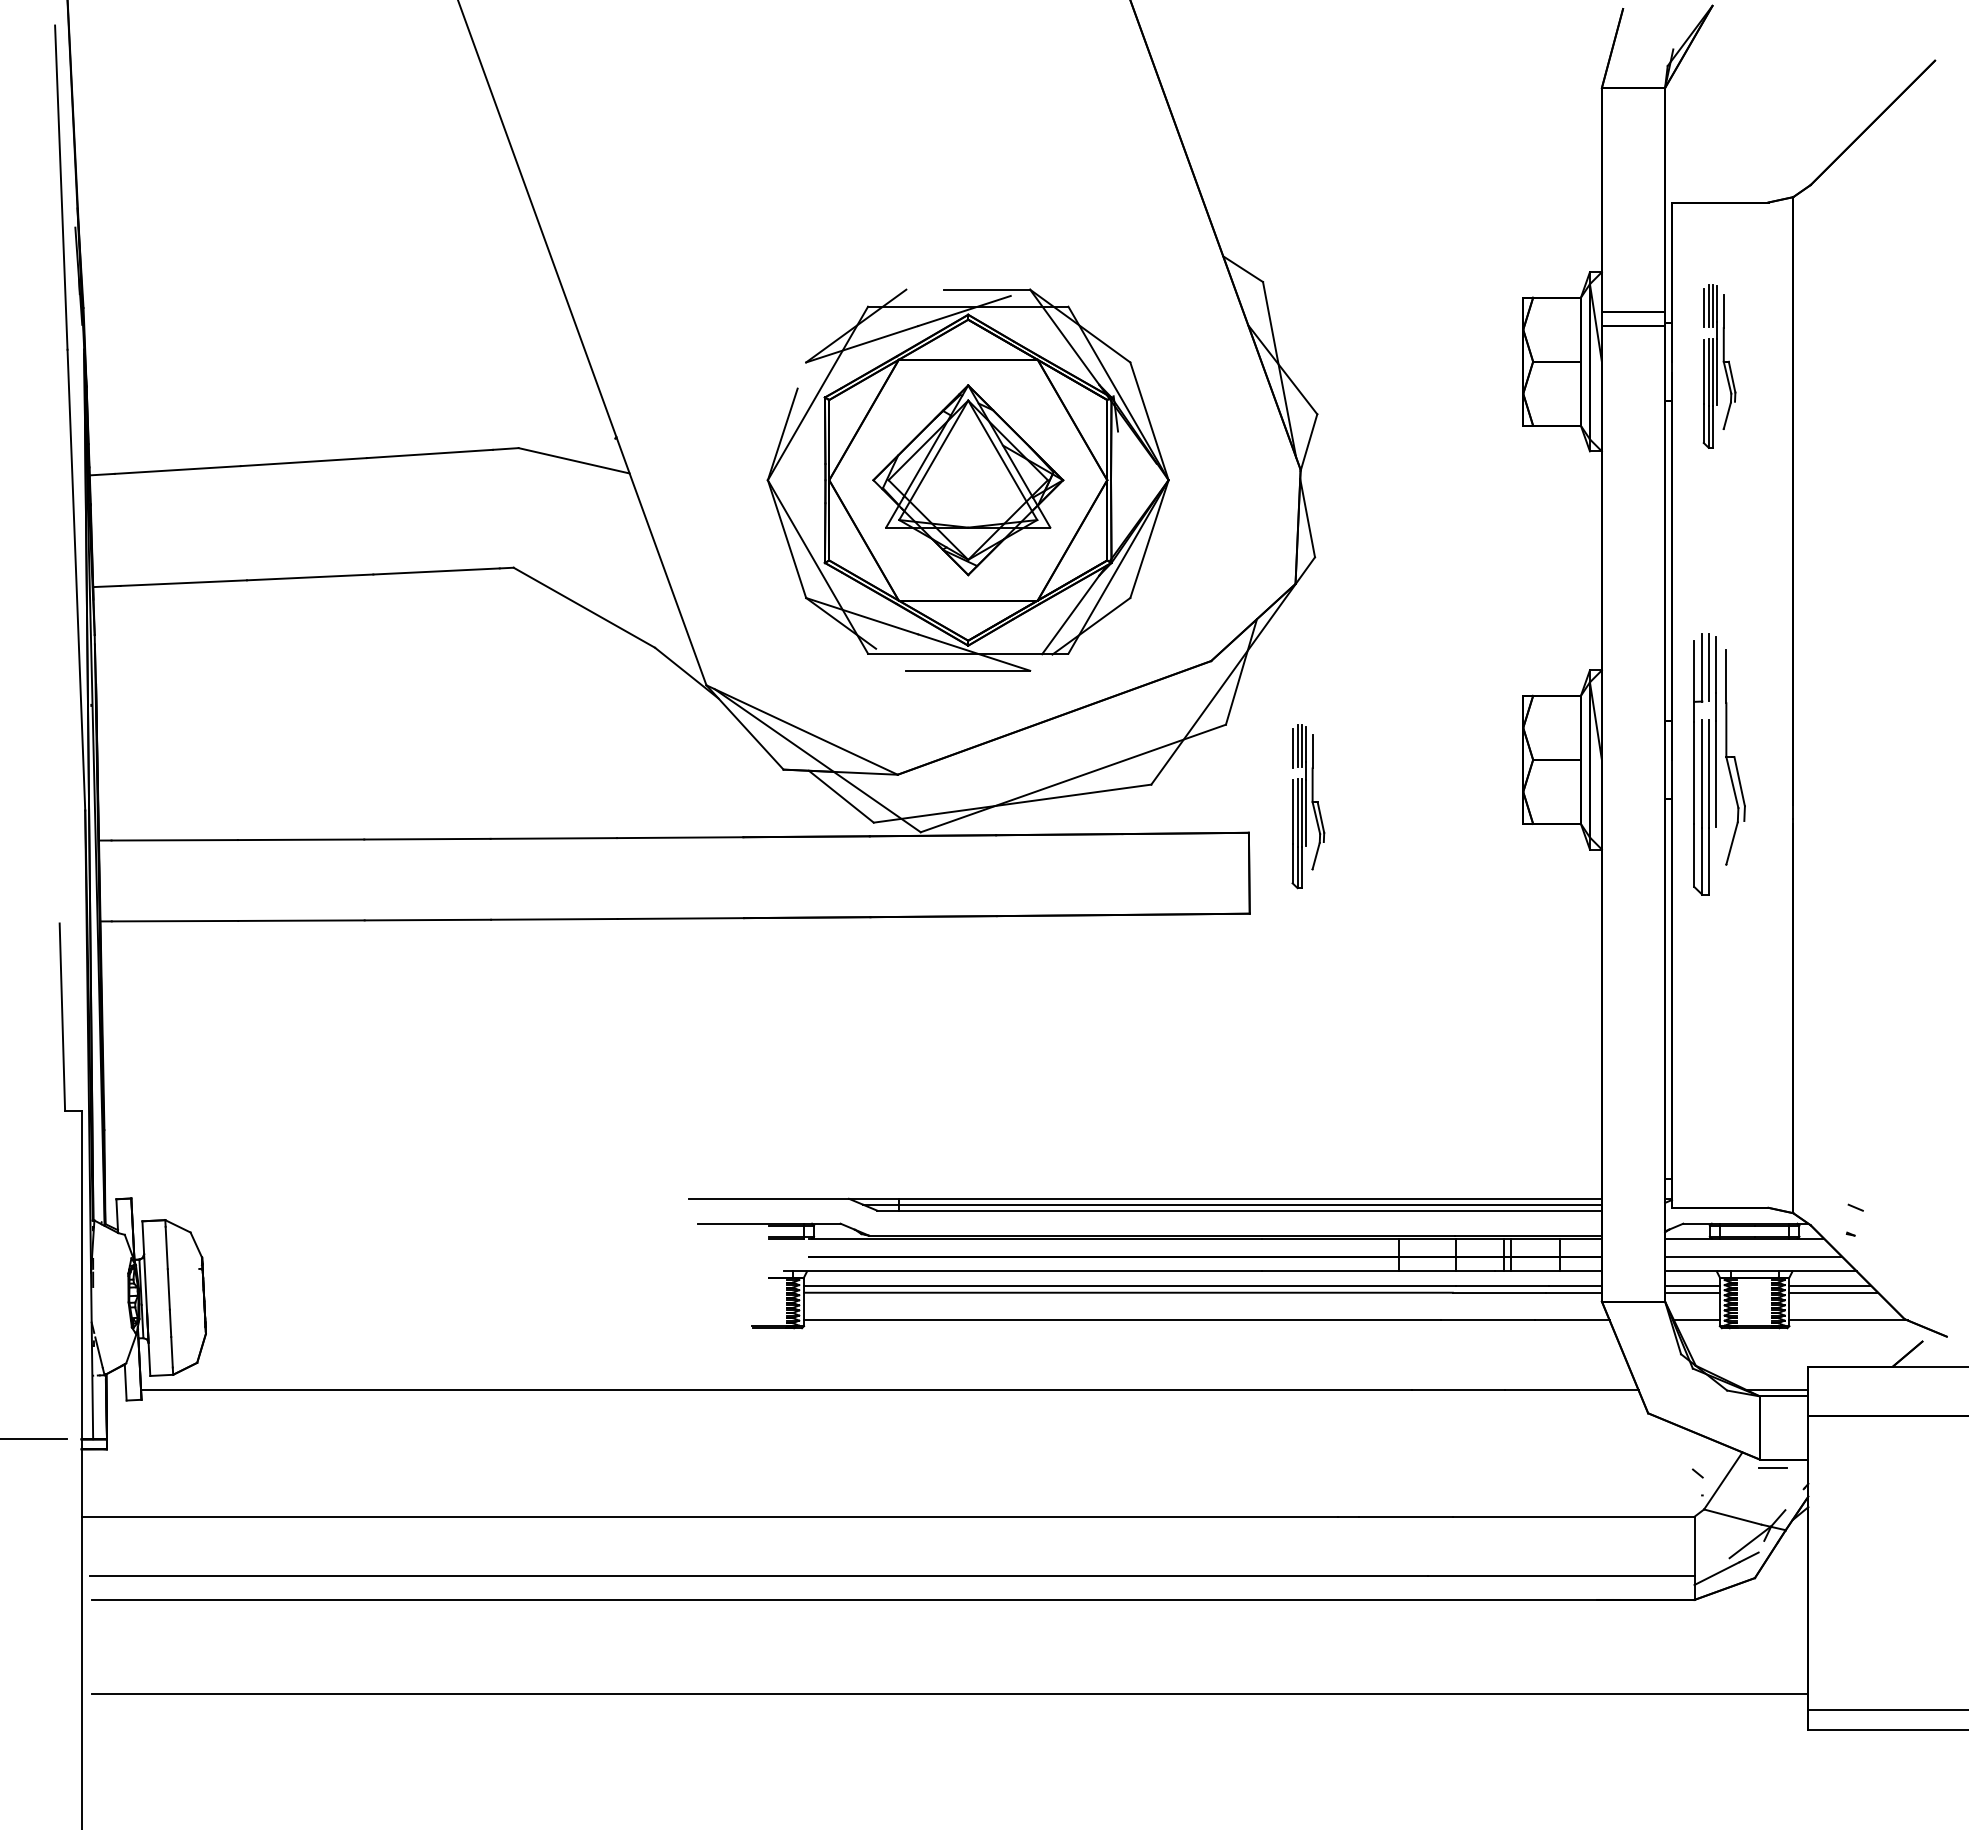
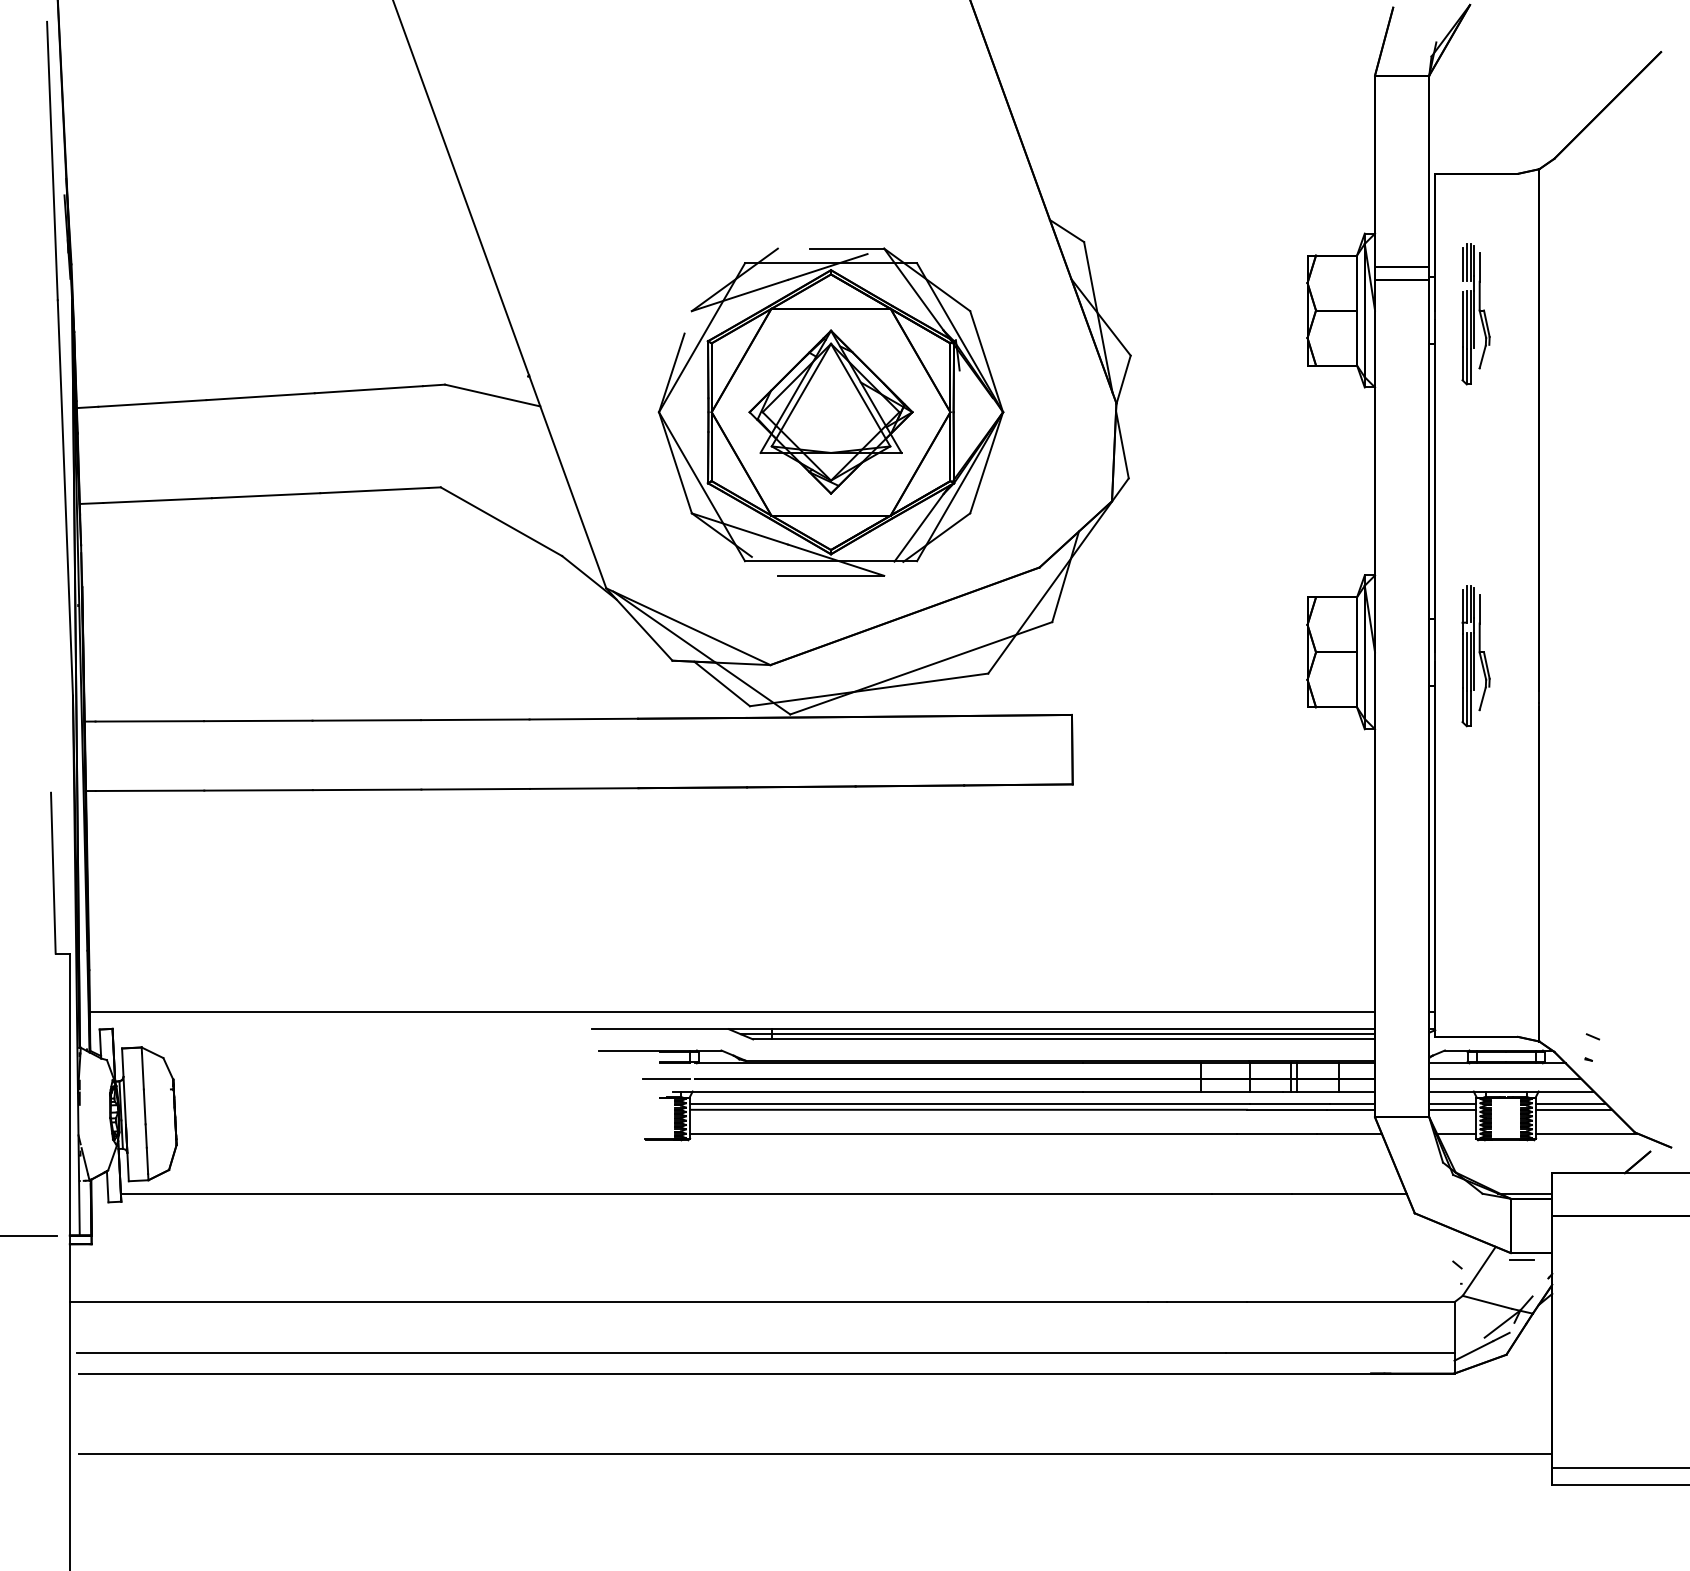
part: (1718, 764) -> (1475, 656), size x0.62
part: (1307, 806) -> (1122, 692), removed
line: (853, 1178) -> (732, 1011), added
line: (776, 1256) -> (666, 1078), added

